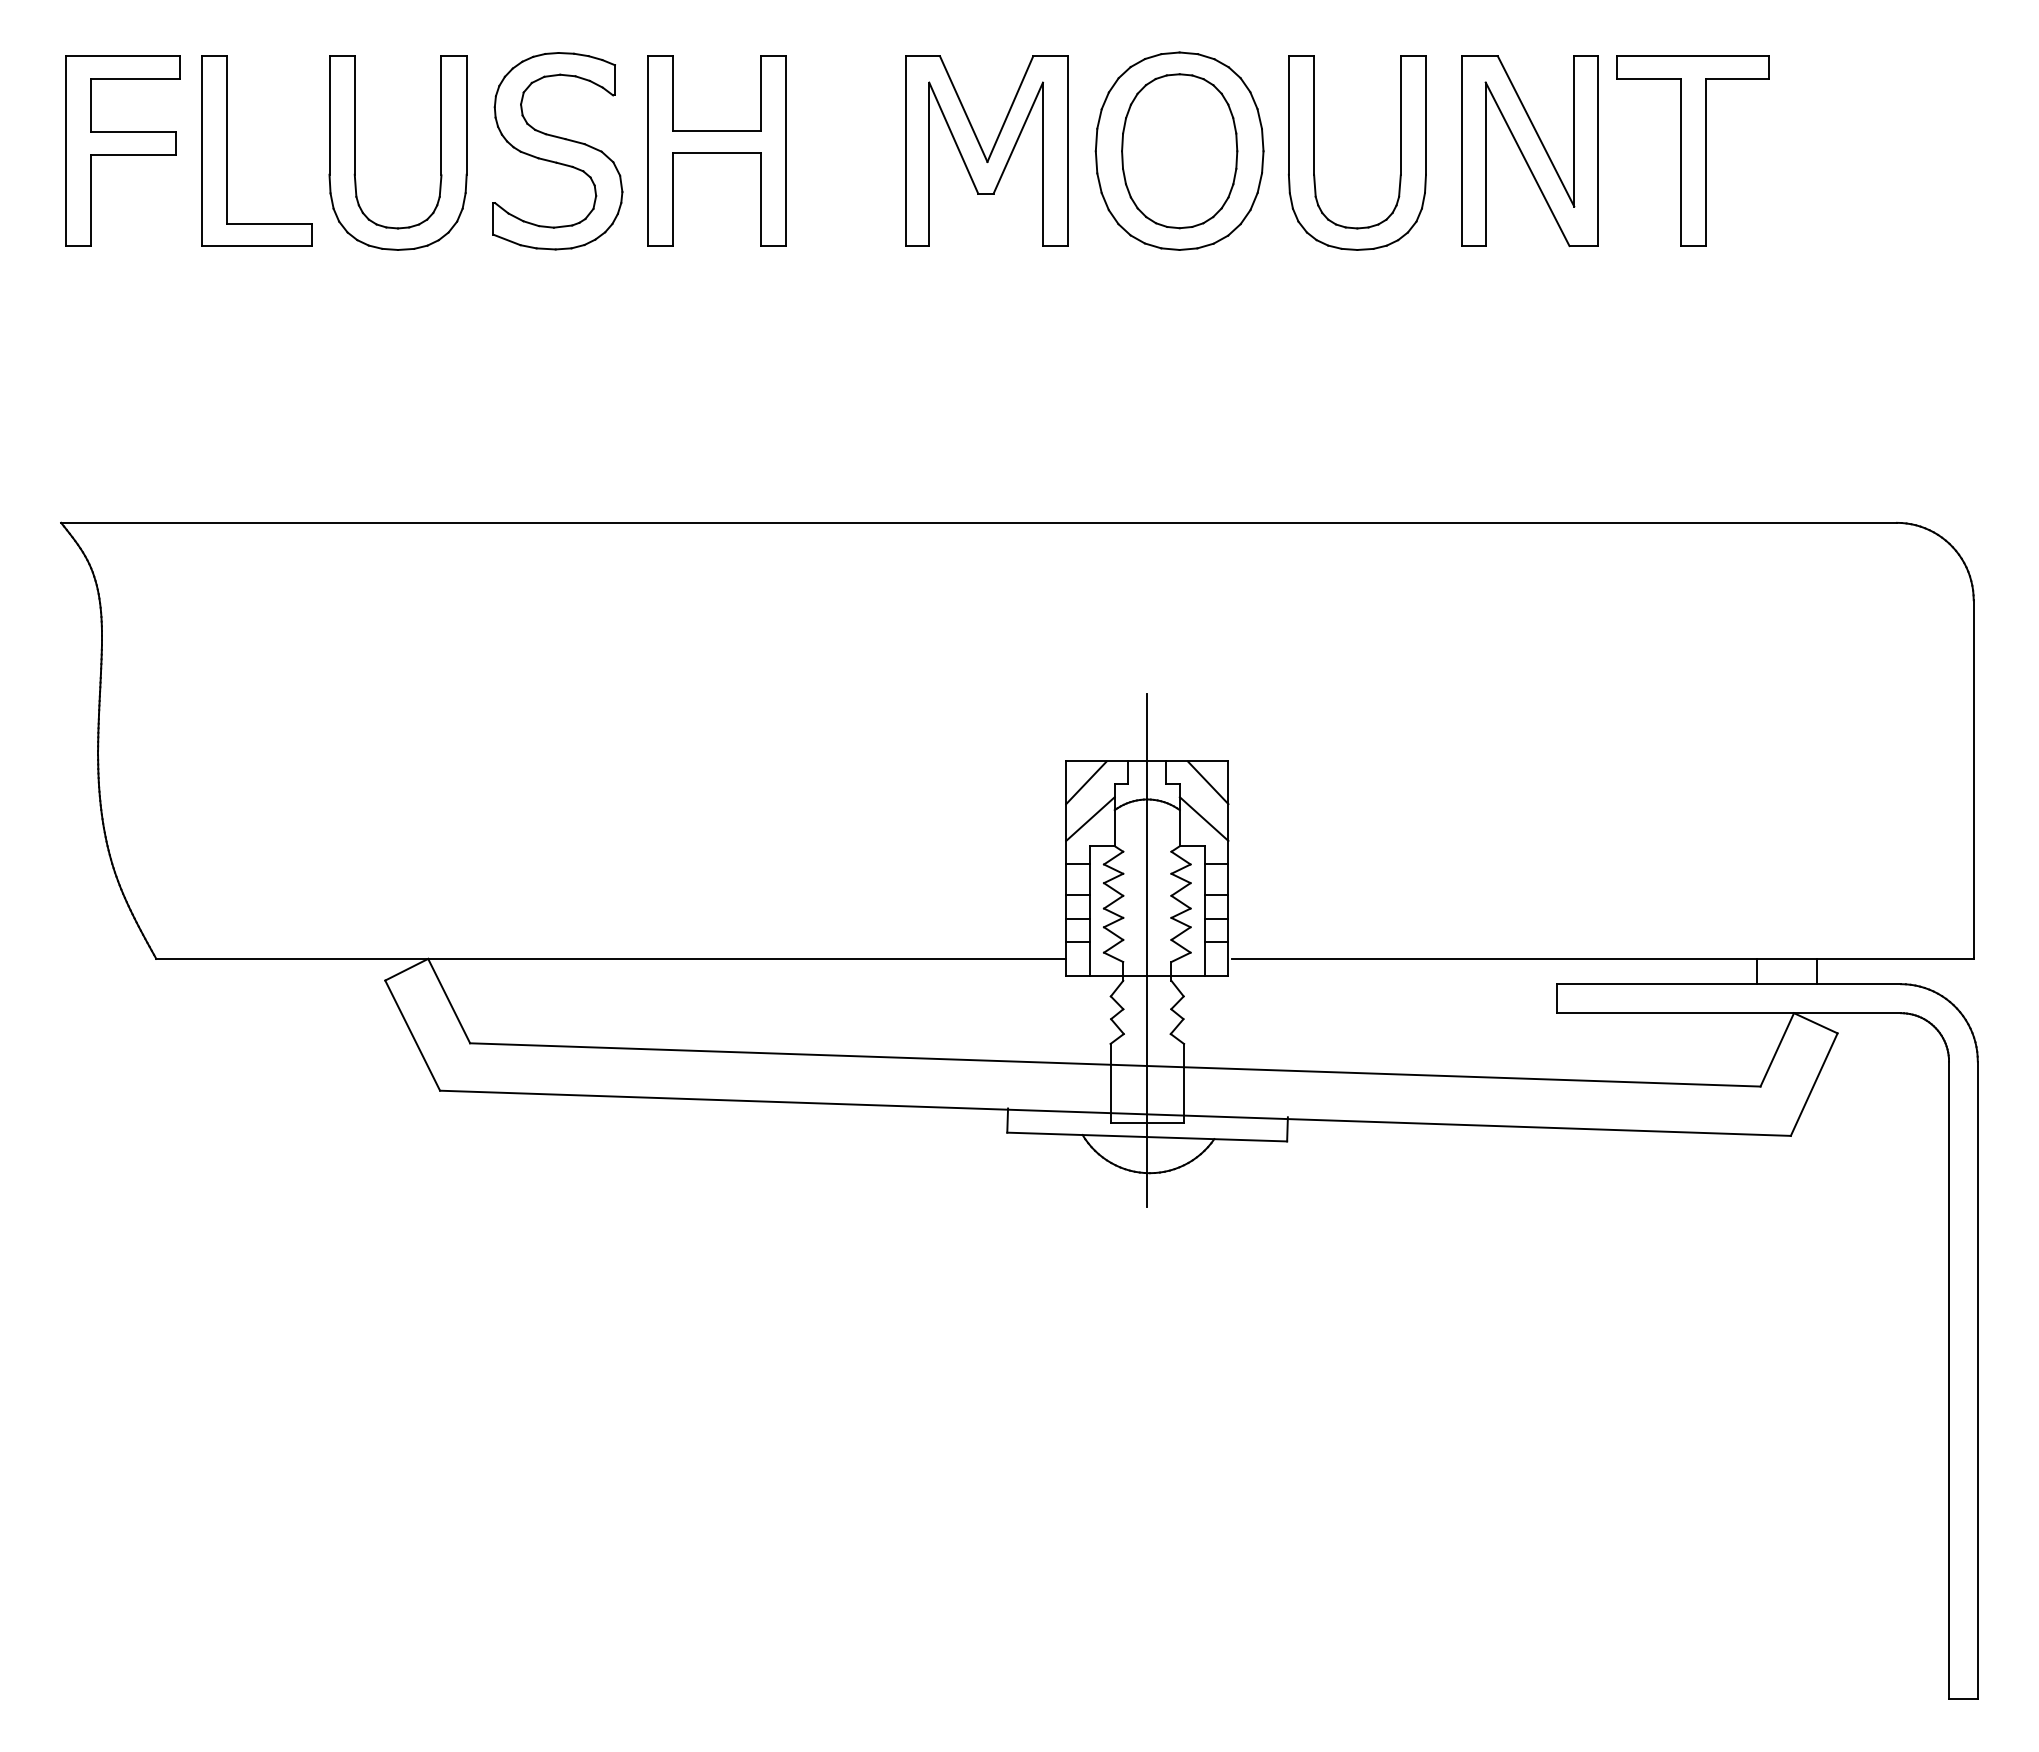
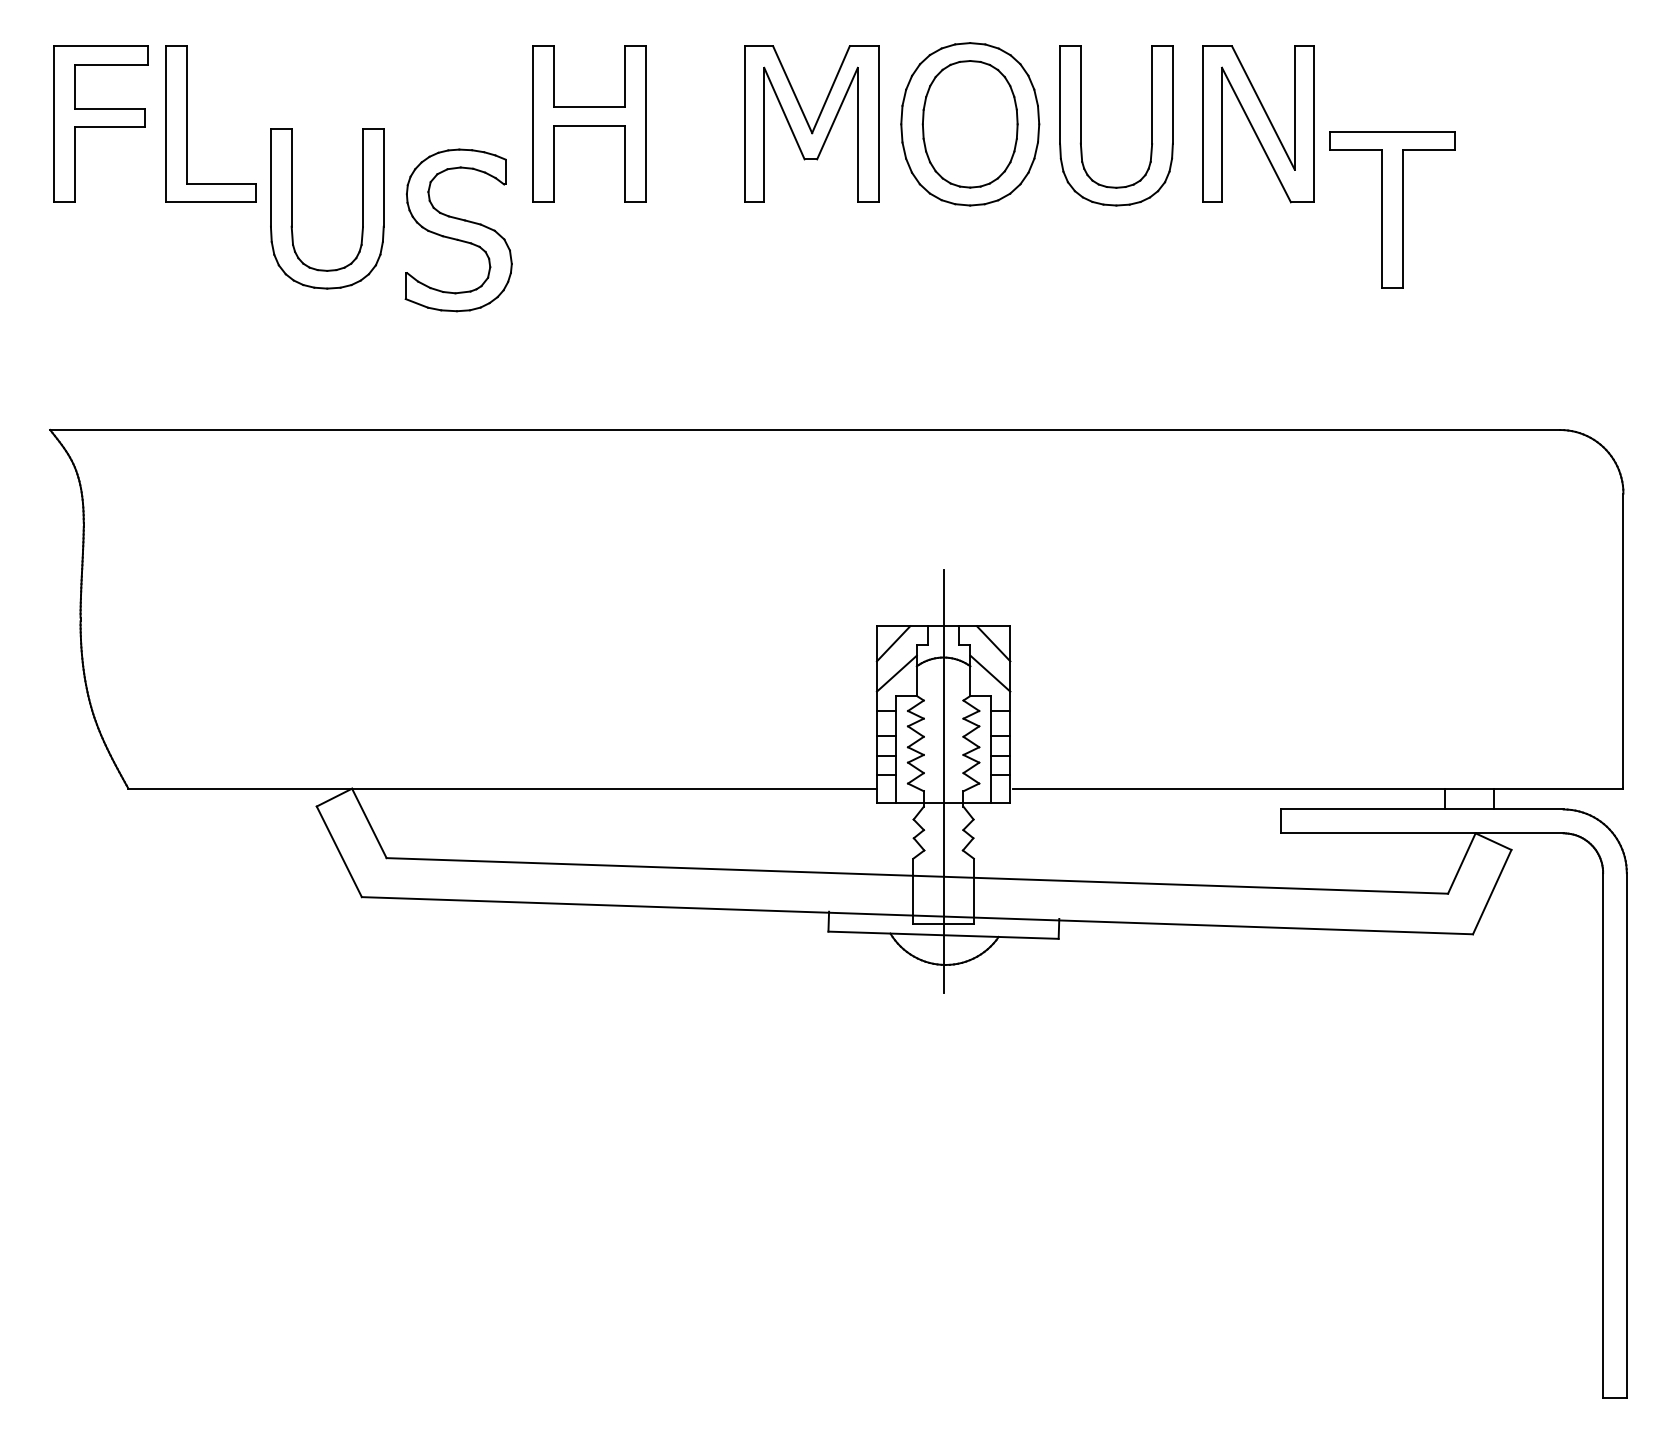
part: (1692, 150) -> (1392, 209), moved
part: (557, 151) -> (458, 230), moved
part: (355, 152) -> (292, 208), moved

